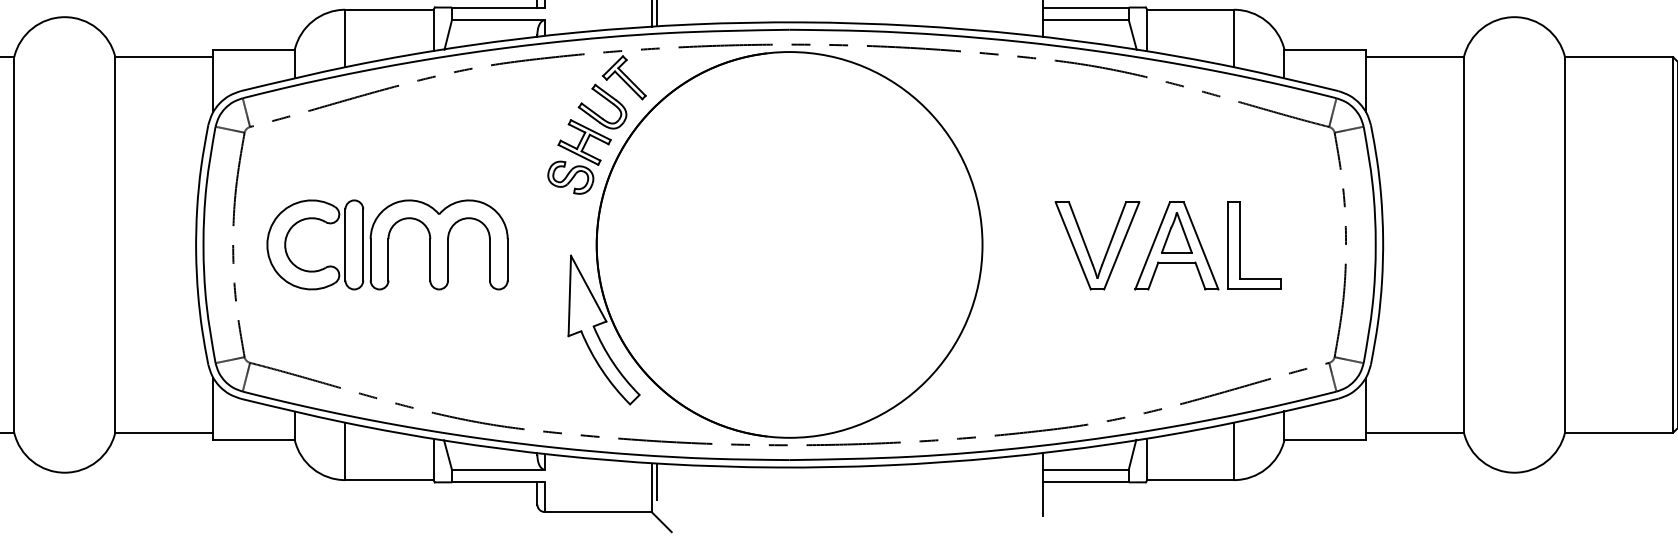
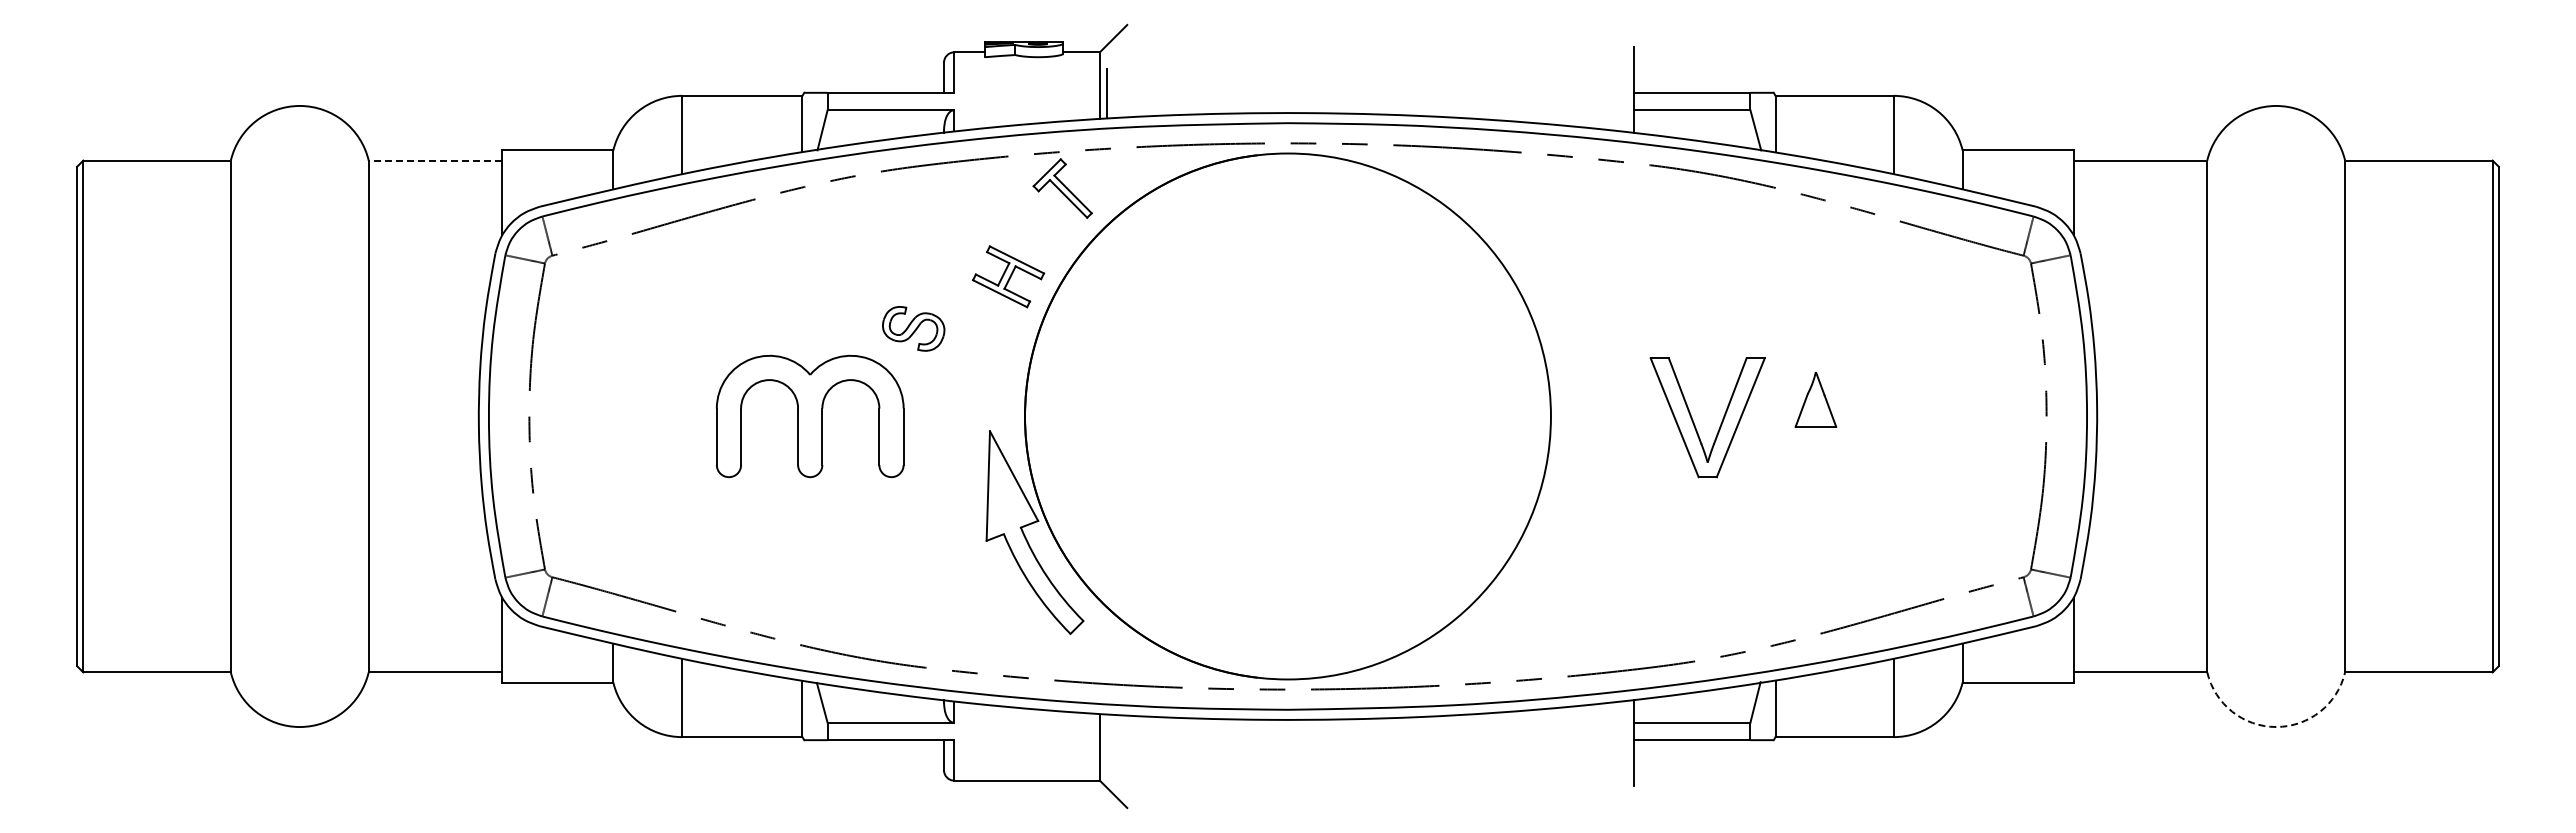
line: (164, 57) -> (435, 160), solid -> dashed
part: (605, 99) -> (1037, 218), removed
part: (570, 177) -> (913, 328), moved
part: (325, 222) -> (655, 386), removed
part: (1176, 245) -> (1815, 417), removed
part: (1240, 245) -> (1902, 417), removed
arc: (1514, 473) -> (2276, 727), solid -> dashed
line: (657, 481) -> (1107, 739), removed

